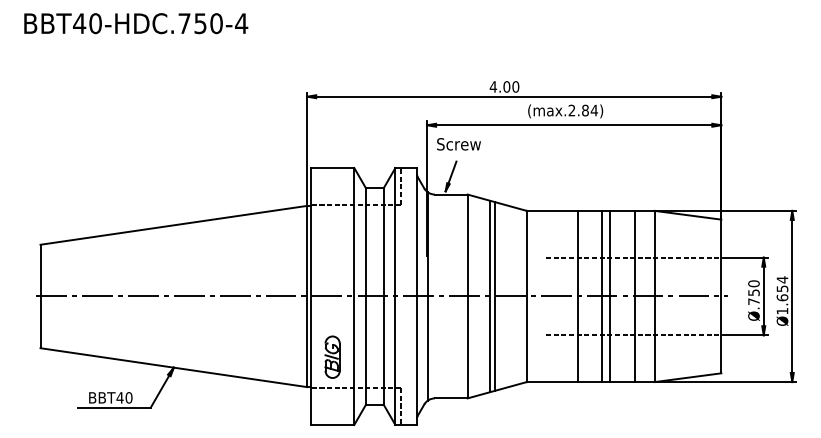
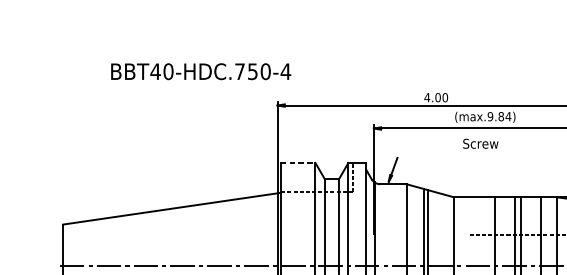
text: (136, 23) -> (201, 71), moved
text: (571, 110) -> (490, 116), (max.2.84) -> (max.9.84)
text: (458, 144) -> (480, 143), moved
line: (332, 168) -> (297, 163), solid -> dashed

